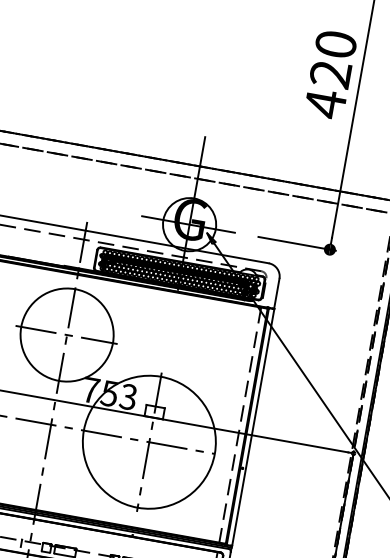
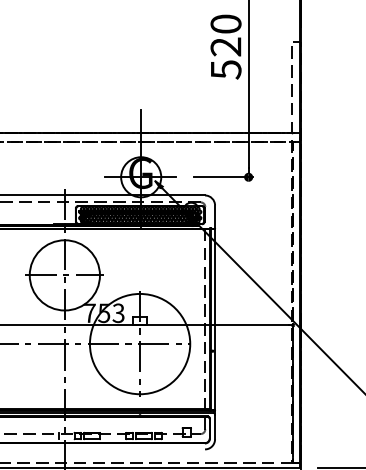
text: (326, 103) -> (226, 69), 420 -> 520

